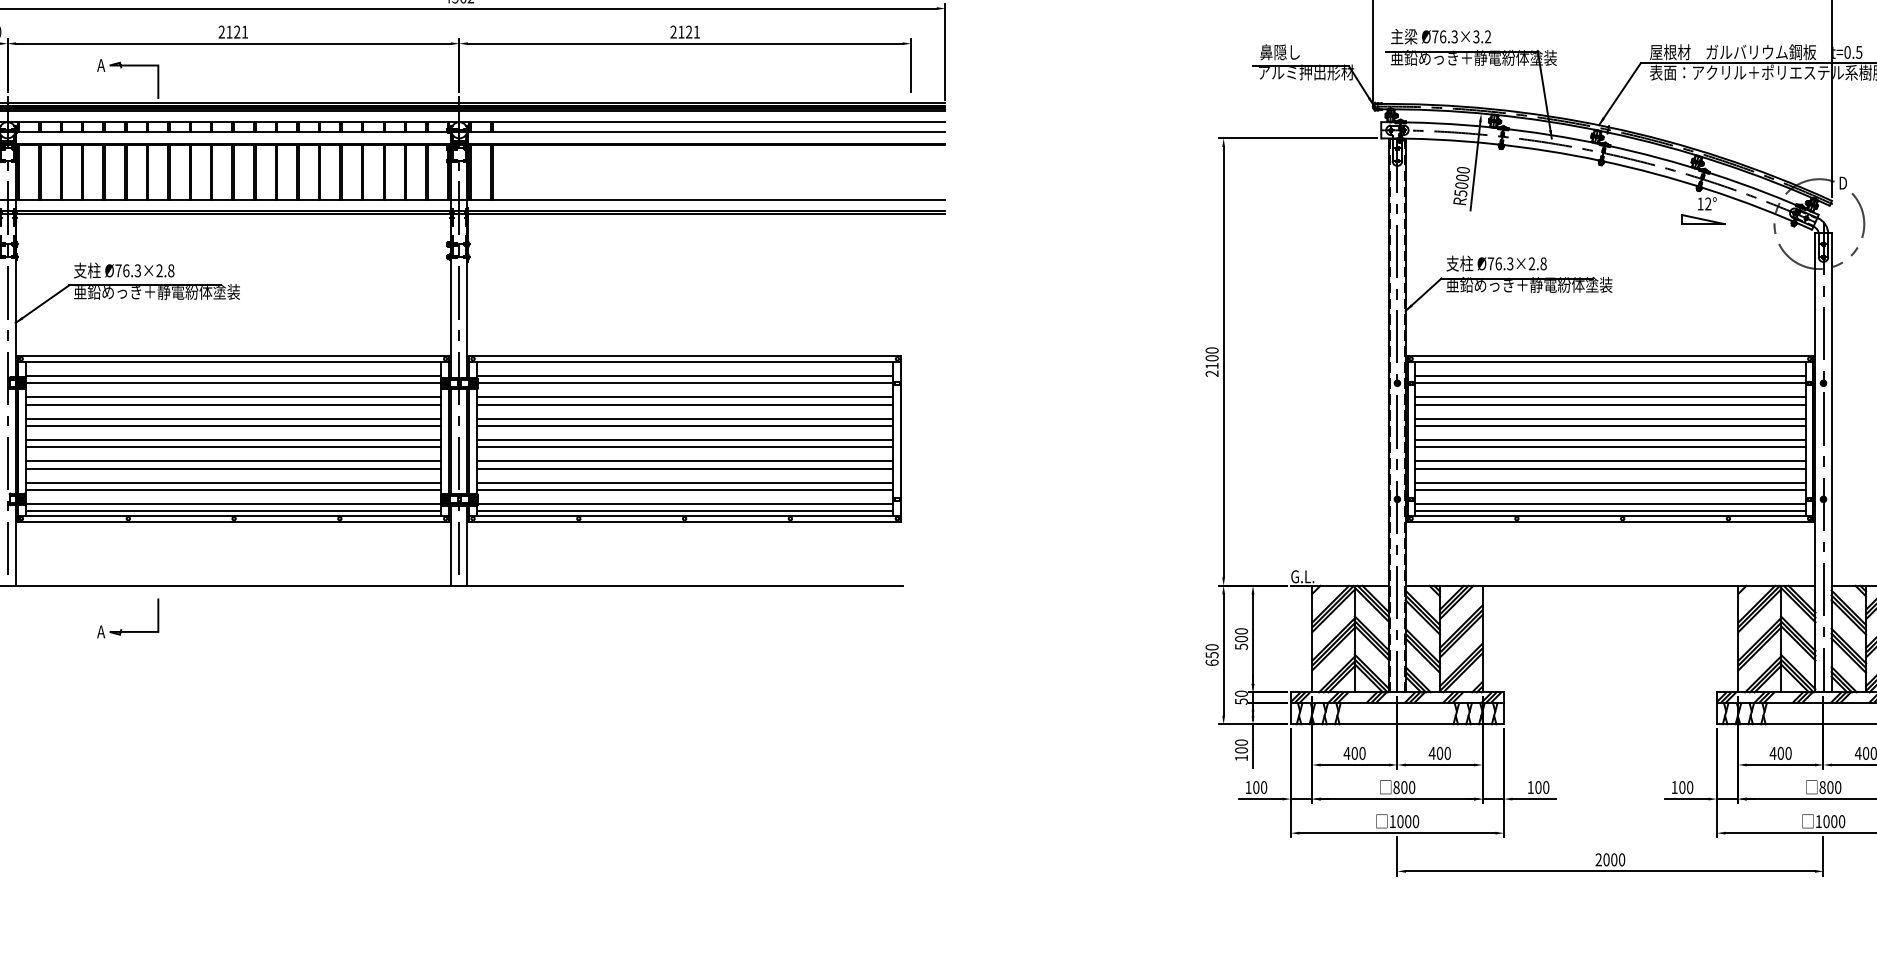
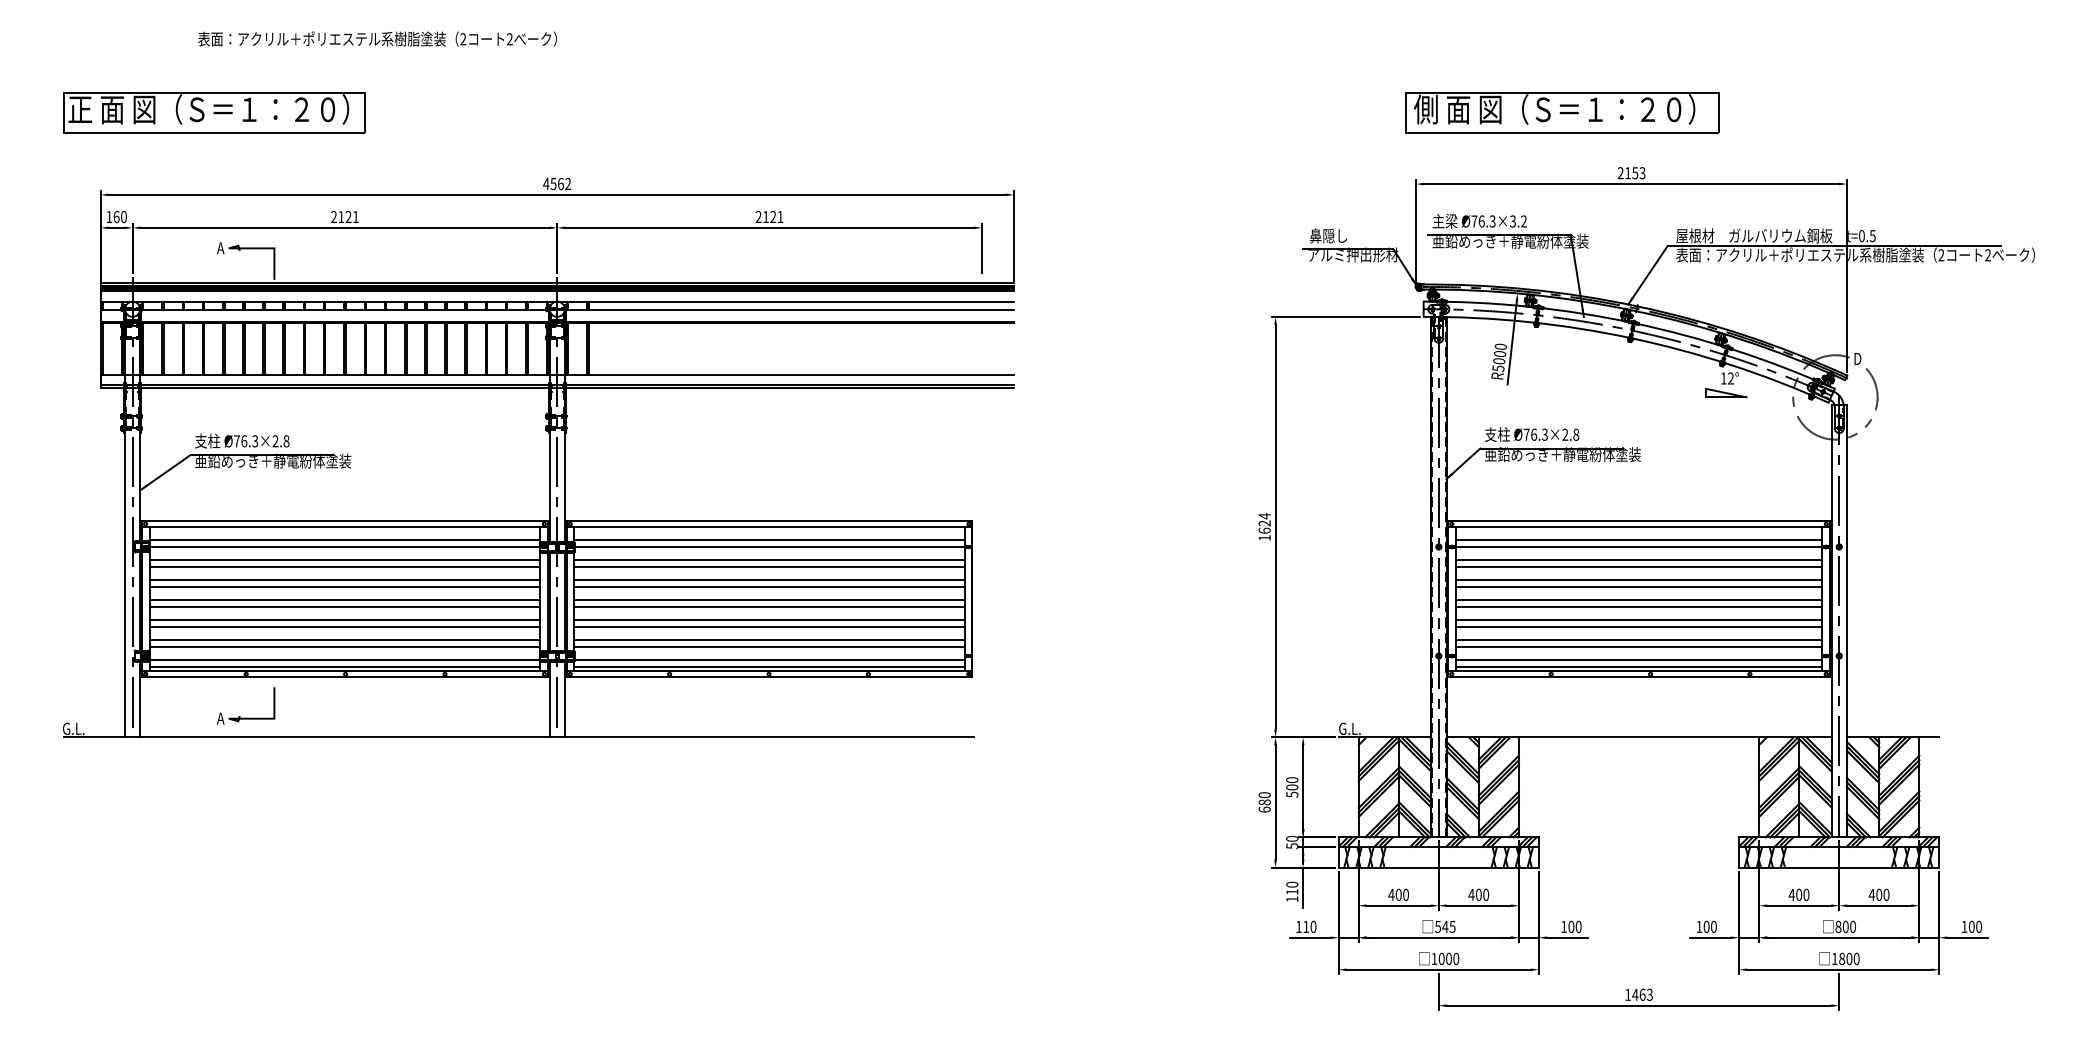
text: (1211, 361) -> (1264, 526), 2100 -> 1624
part: (128, 630) -> (246, 717), moved
text: (1211, 655) -> (1264, 802), 650 -> 680
text: (1241, 749) -> (1292, 891), 100 -> 110
text: (1256, 787) -> (1306, 926), 100 -> 110
text: (1404, 787) -> (1445, 926), 800 -> 545
text: (1826, 821) -> (1842, 958), 1000 -> 1800
text: (1609, 859) -> (1638, 994), 2000 -> 1463

